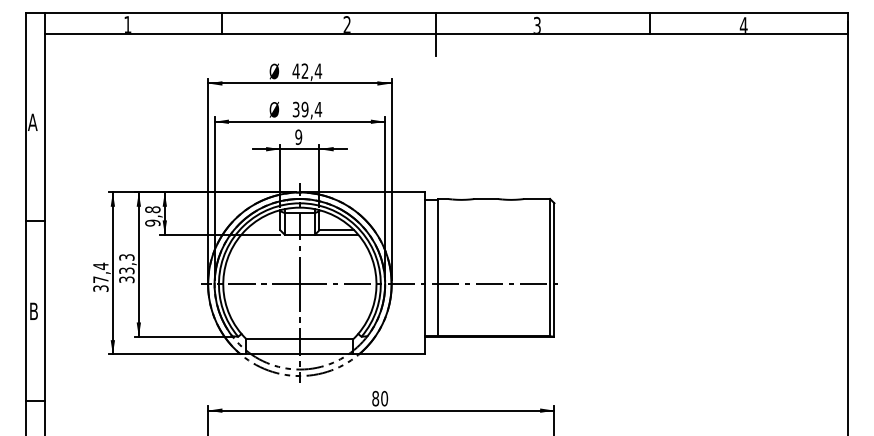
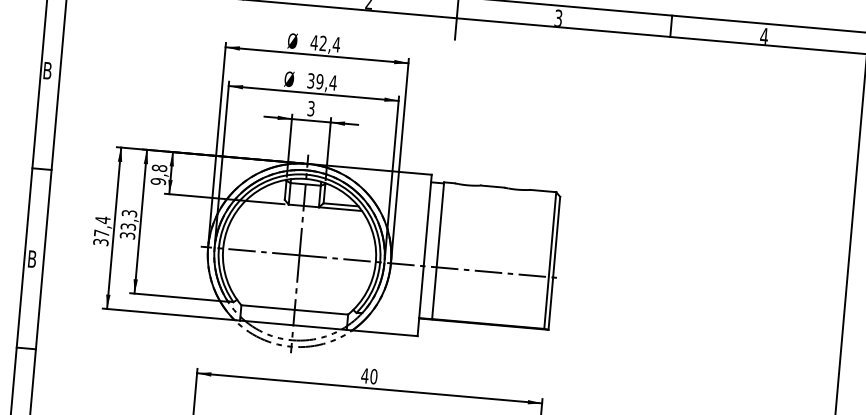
text: (32, 121) -> (47, 69), A -> B
text: (298, 136) -> (311, 107), 9 -> 3
text: (375, 398) -> (364, 375), 80 -> 40

